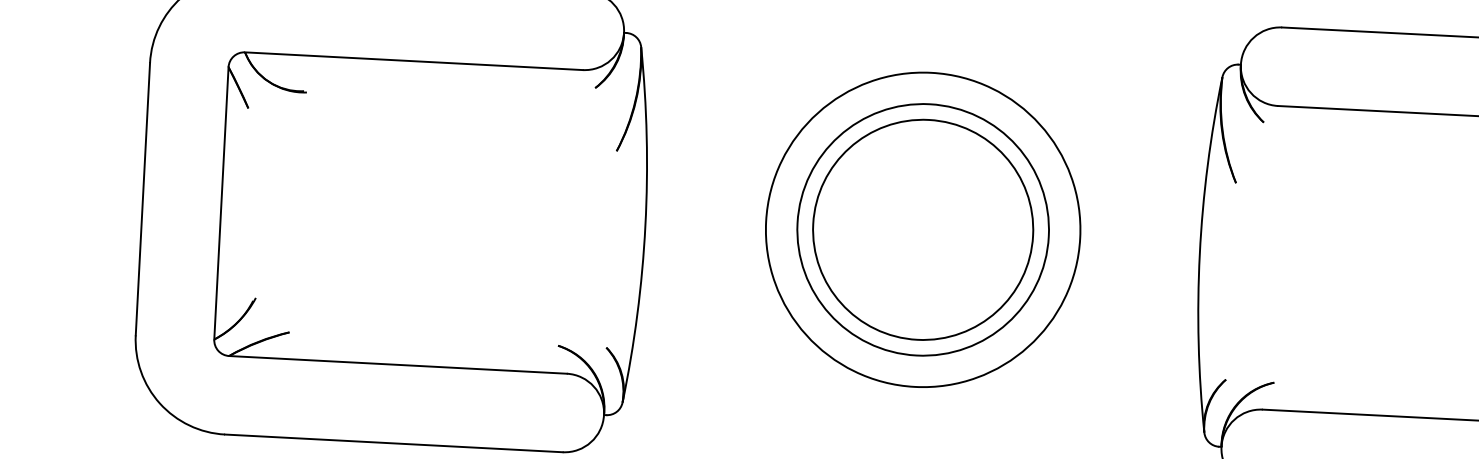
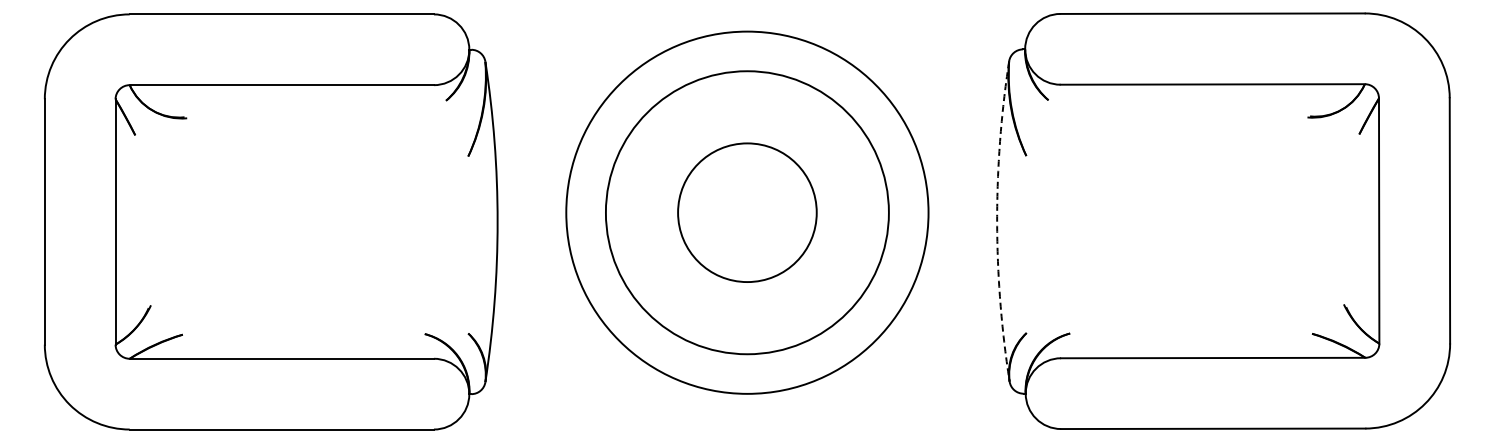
circle: (923, 229) -> (747, 212), size x0.7
circle: (923, 229) -> (747, 212), size x1.6
arc: (1200, 254) -> (997, 221), solid -> dashed

